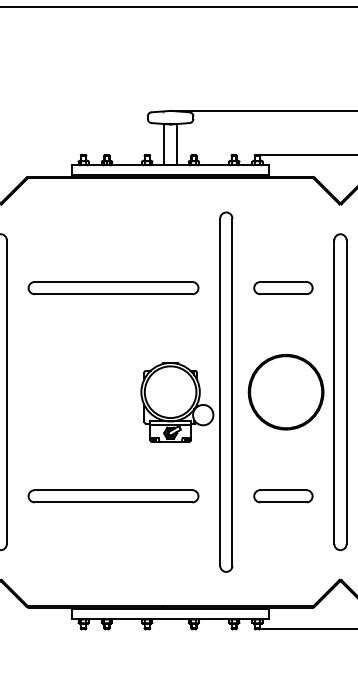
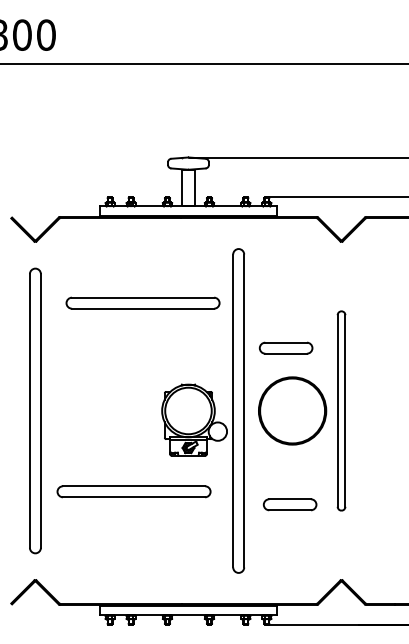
part: (112, 287) -> (142, 302), moved
part: (282, 287) -> (285, 347), moved
part: (340, 391) -> (341, 410), size x0.7
part: (112, 495) -> (133, 491), moved

